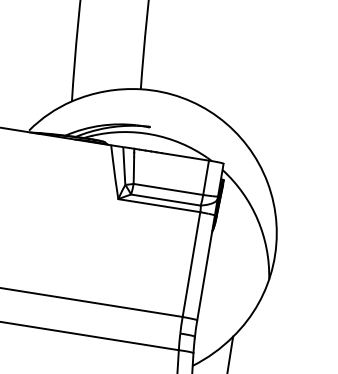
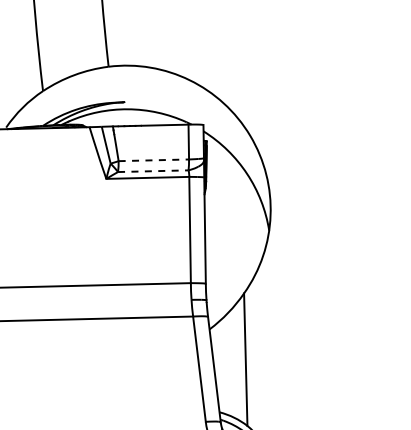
line: (169, 189) -> (154, 160), solid -> dashed
line: (166, 200) -> (153, 171), solid -> dashed

